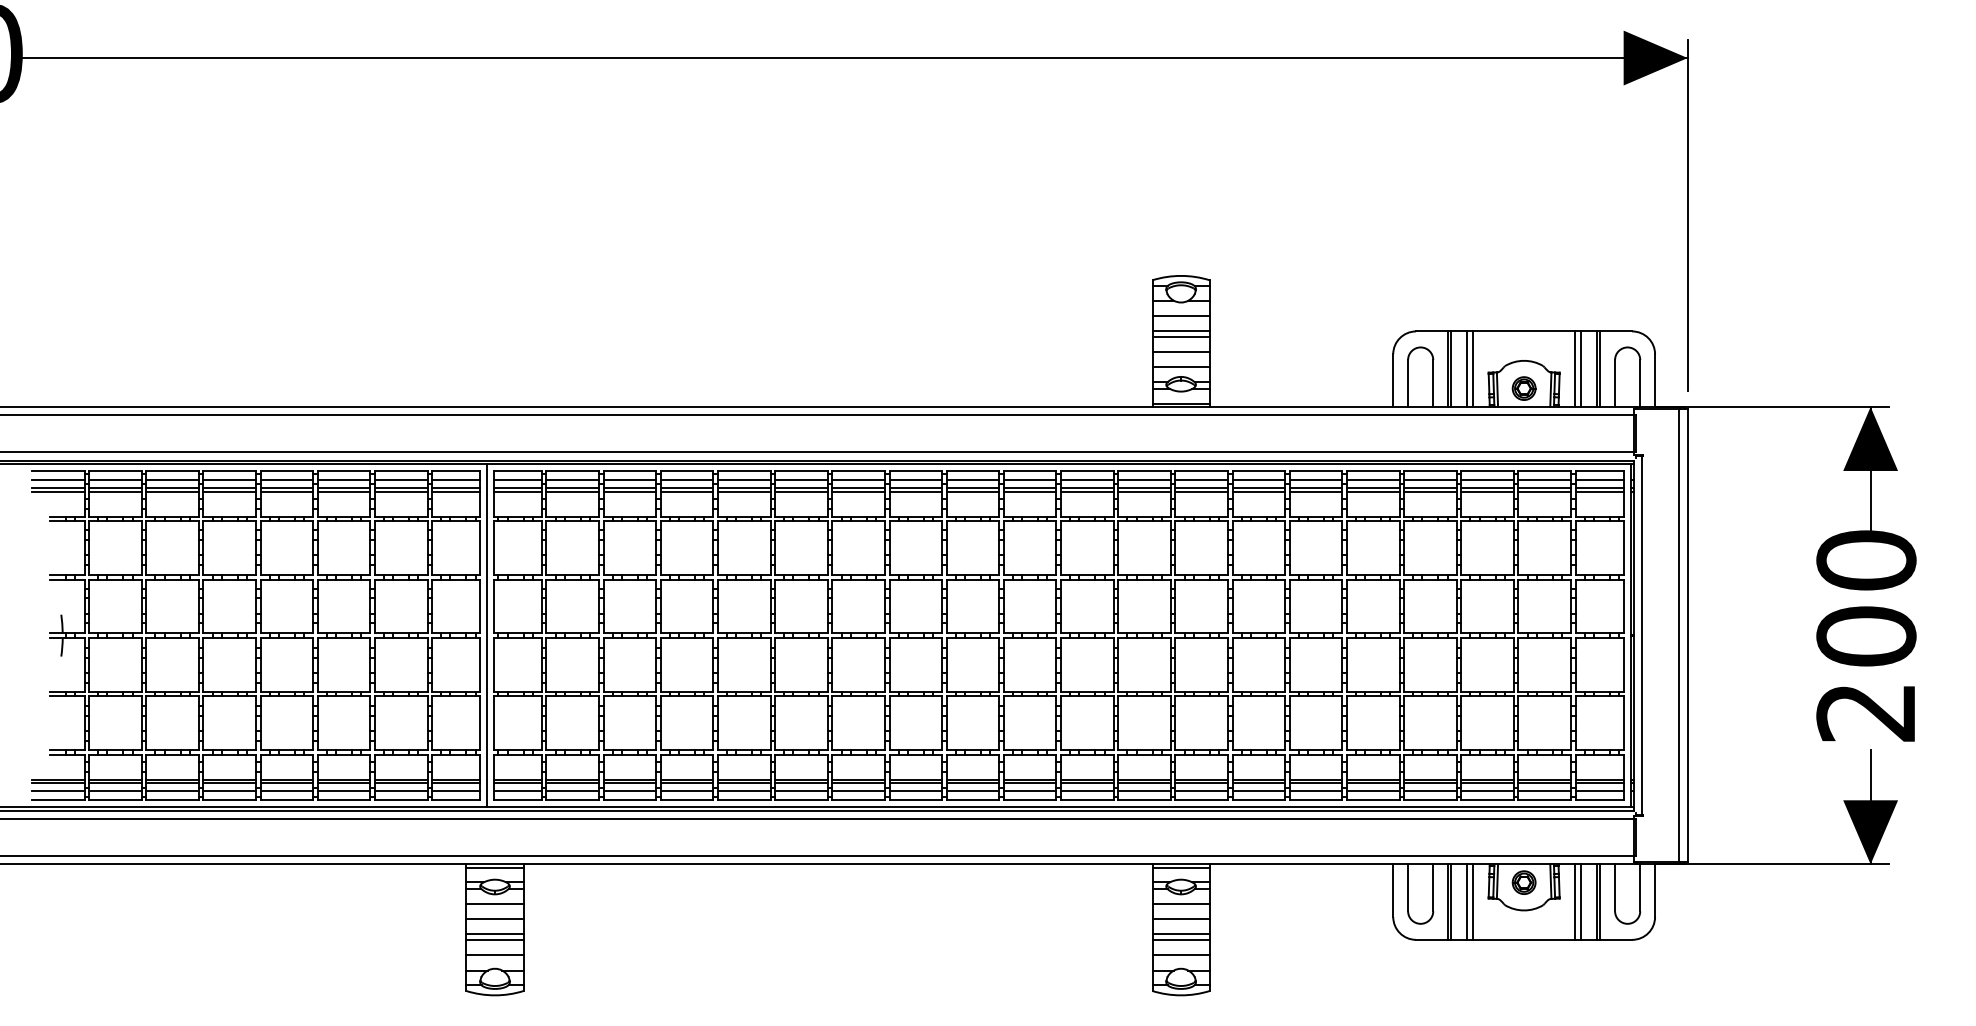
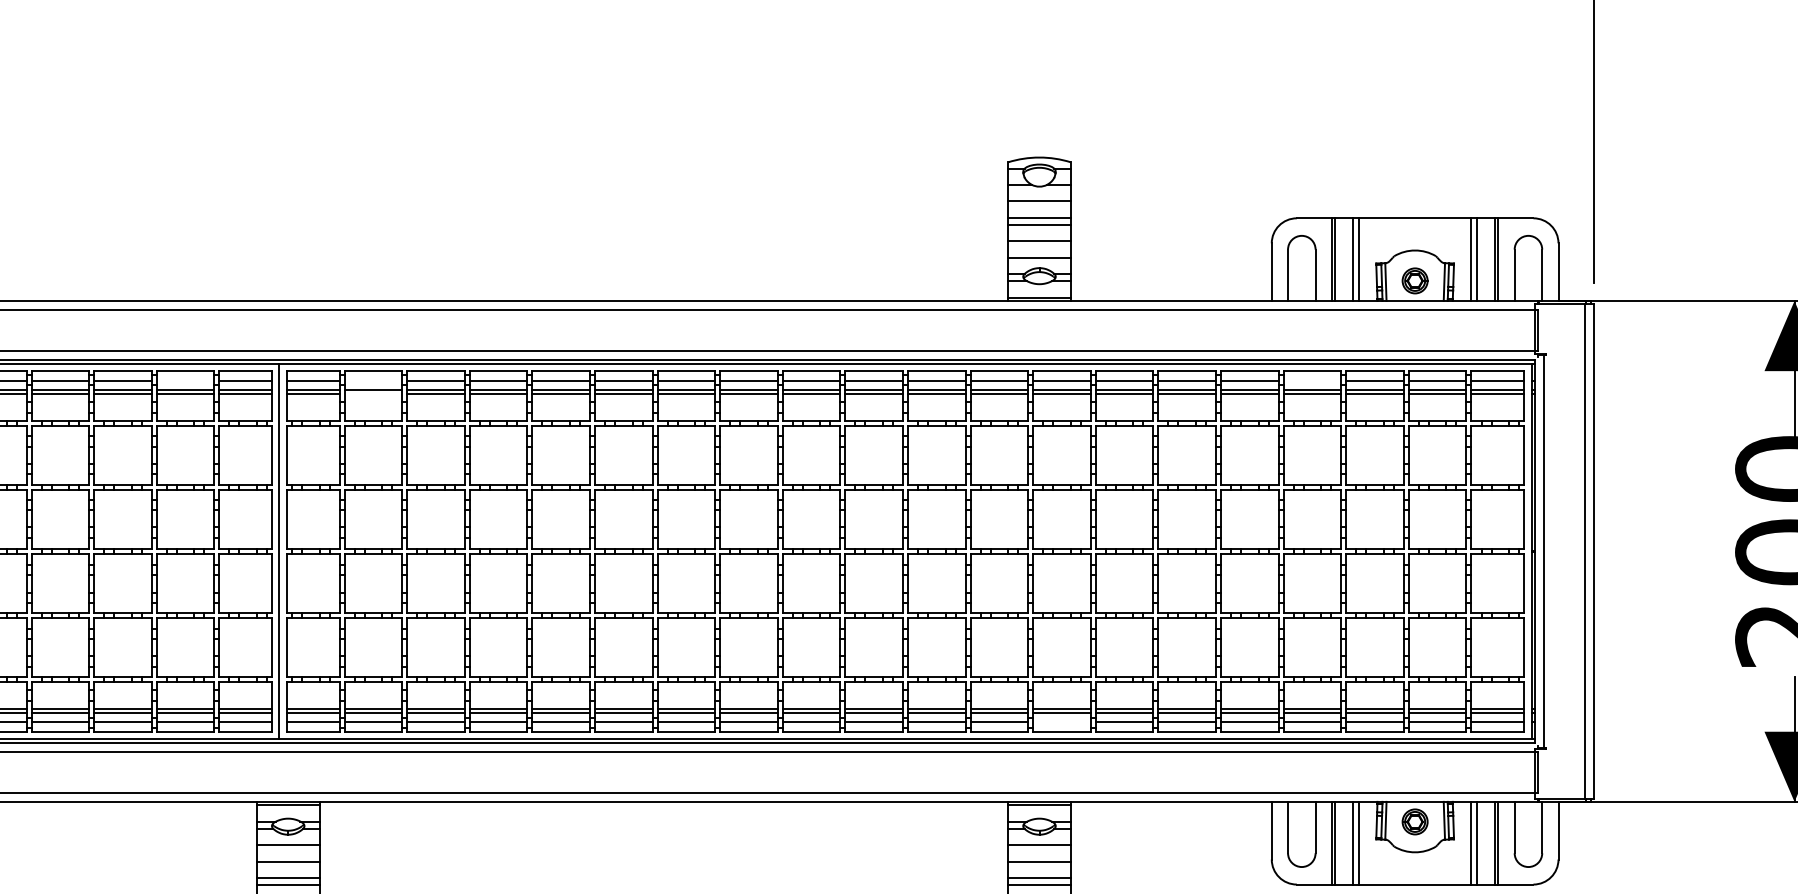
line: (400, 479) -> (184, 380), removed
line: (572, 479) -> (373, 380), removed
line: (1430, 479) -> (1312, 380), removed
line: (572, 491) -> (373, 393), removed
line: (1201, 791) -> (1061, 722), removed

